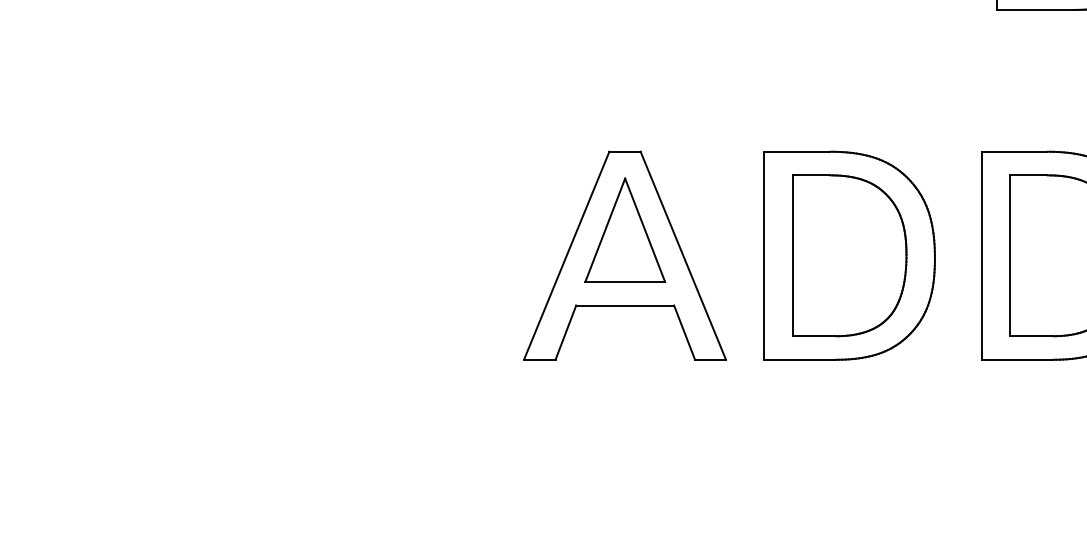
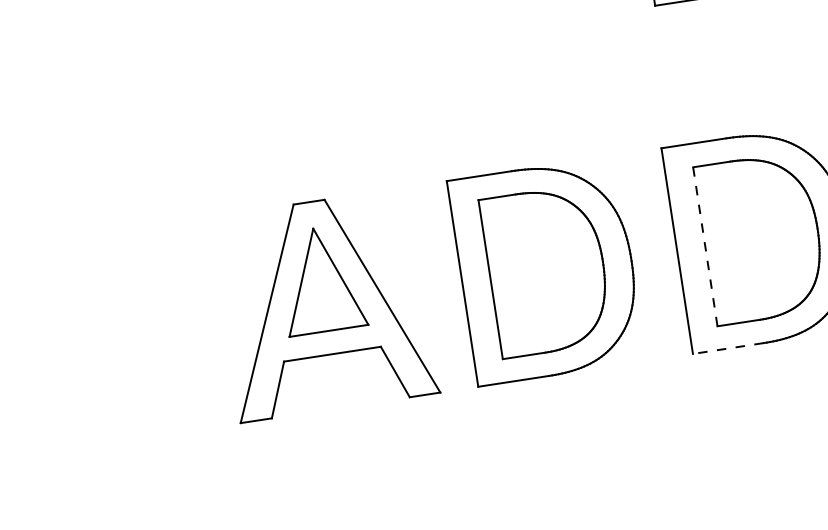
line: (1009, 256) -> (704, 247), solid -> dashed
line: (1017, 359) -> (728, 348), solid -> dashed

